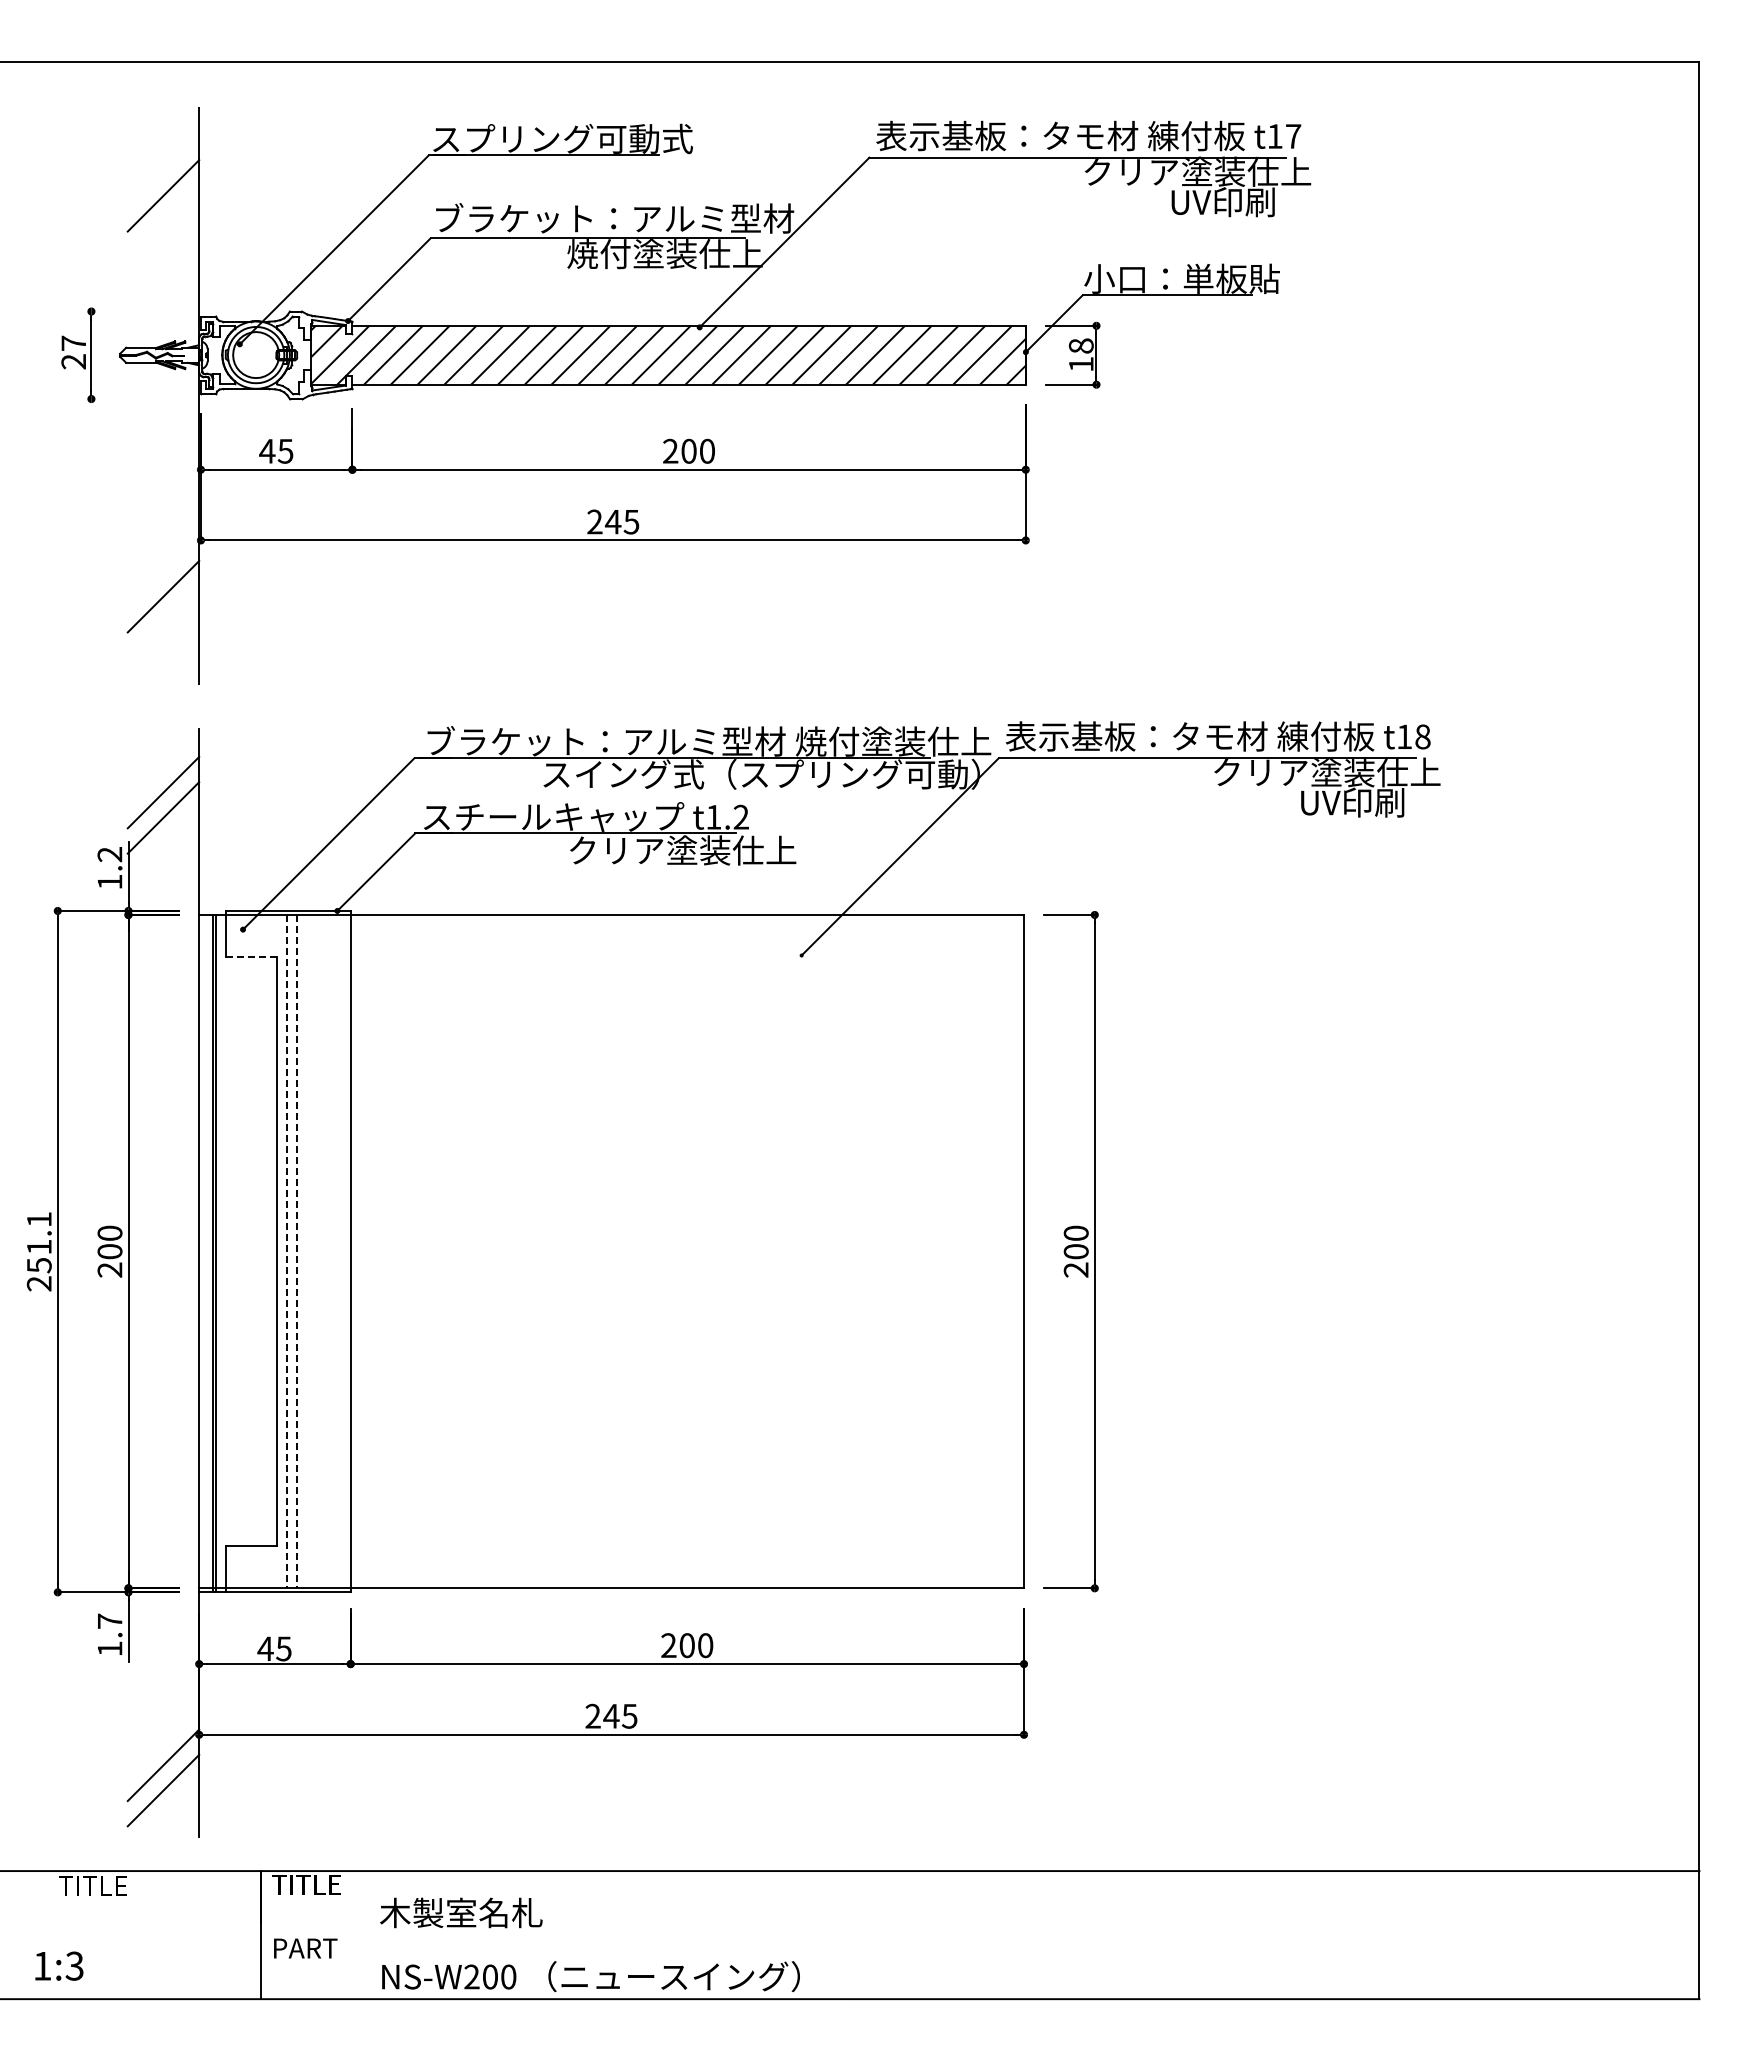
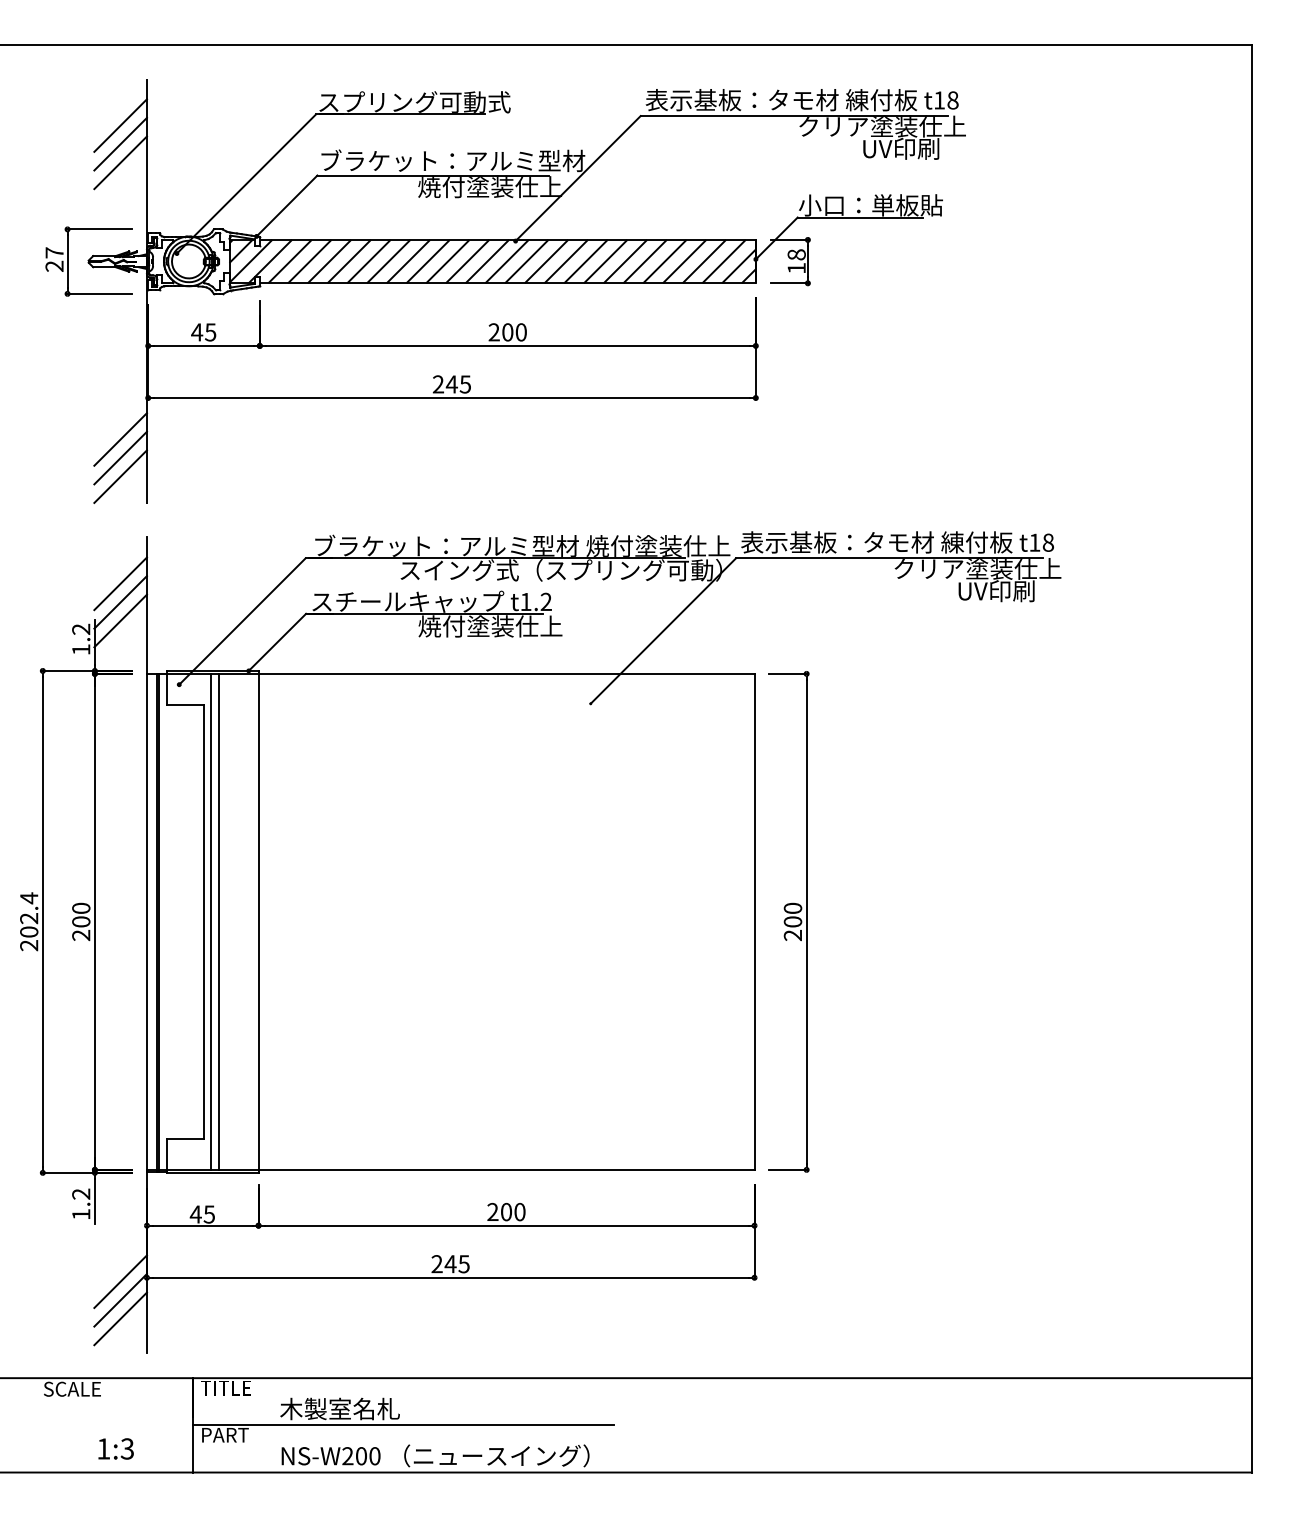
text: (1293, 136) -> (953, 100), t17 -> t18
line: (163, 170) -> (120, 125), added
line: (163, 220) -> (120, 162), added
line: (135, 311) -> (100, 229), added
line: (135, 399) -> (100, 294), added
line: (163, 621) -> (120, 457), added
line: (163, 646) -> (120, 476), added
line: (163, 842) -> (120, 620), added
text: (682, 850) -> (502, 626), クリア塗装仕上 -> 焼付塗装仕上
line: (251, 957) -> (185, 705), dashed -> solid
text: (38, 1242) -> (28, 915), 251.1 -> 202.4
line: (286, 1251) -> (211, 921), dashed -> solid
line: (296, 1251) -> (218, 921), dashed -> solid
text: (109, 1620) -> (80, 1193), 1.7 -> 1.2
line: (163, 1739) -> (120, 1281), added
text: (97, 1885) -> (72, 1388), TITLE -> SCALE
line: (547, 1935) -> (403, 1425), added
text: (59, 1965) -> (116, 1448), moved

